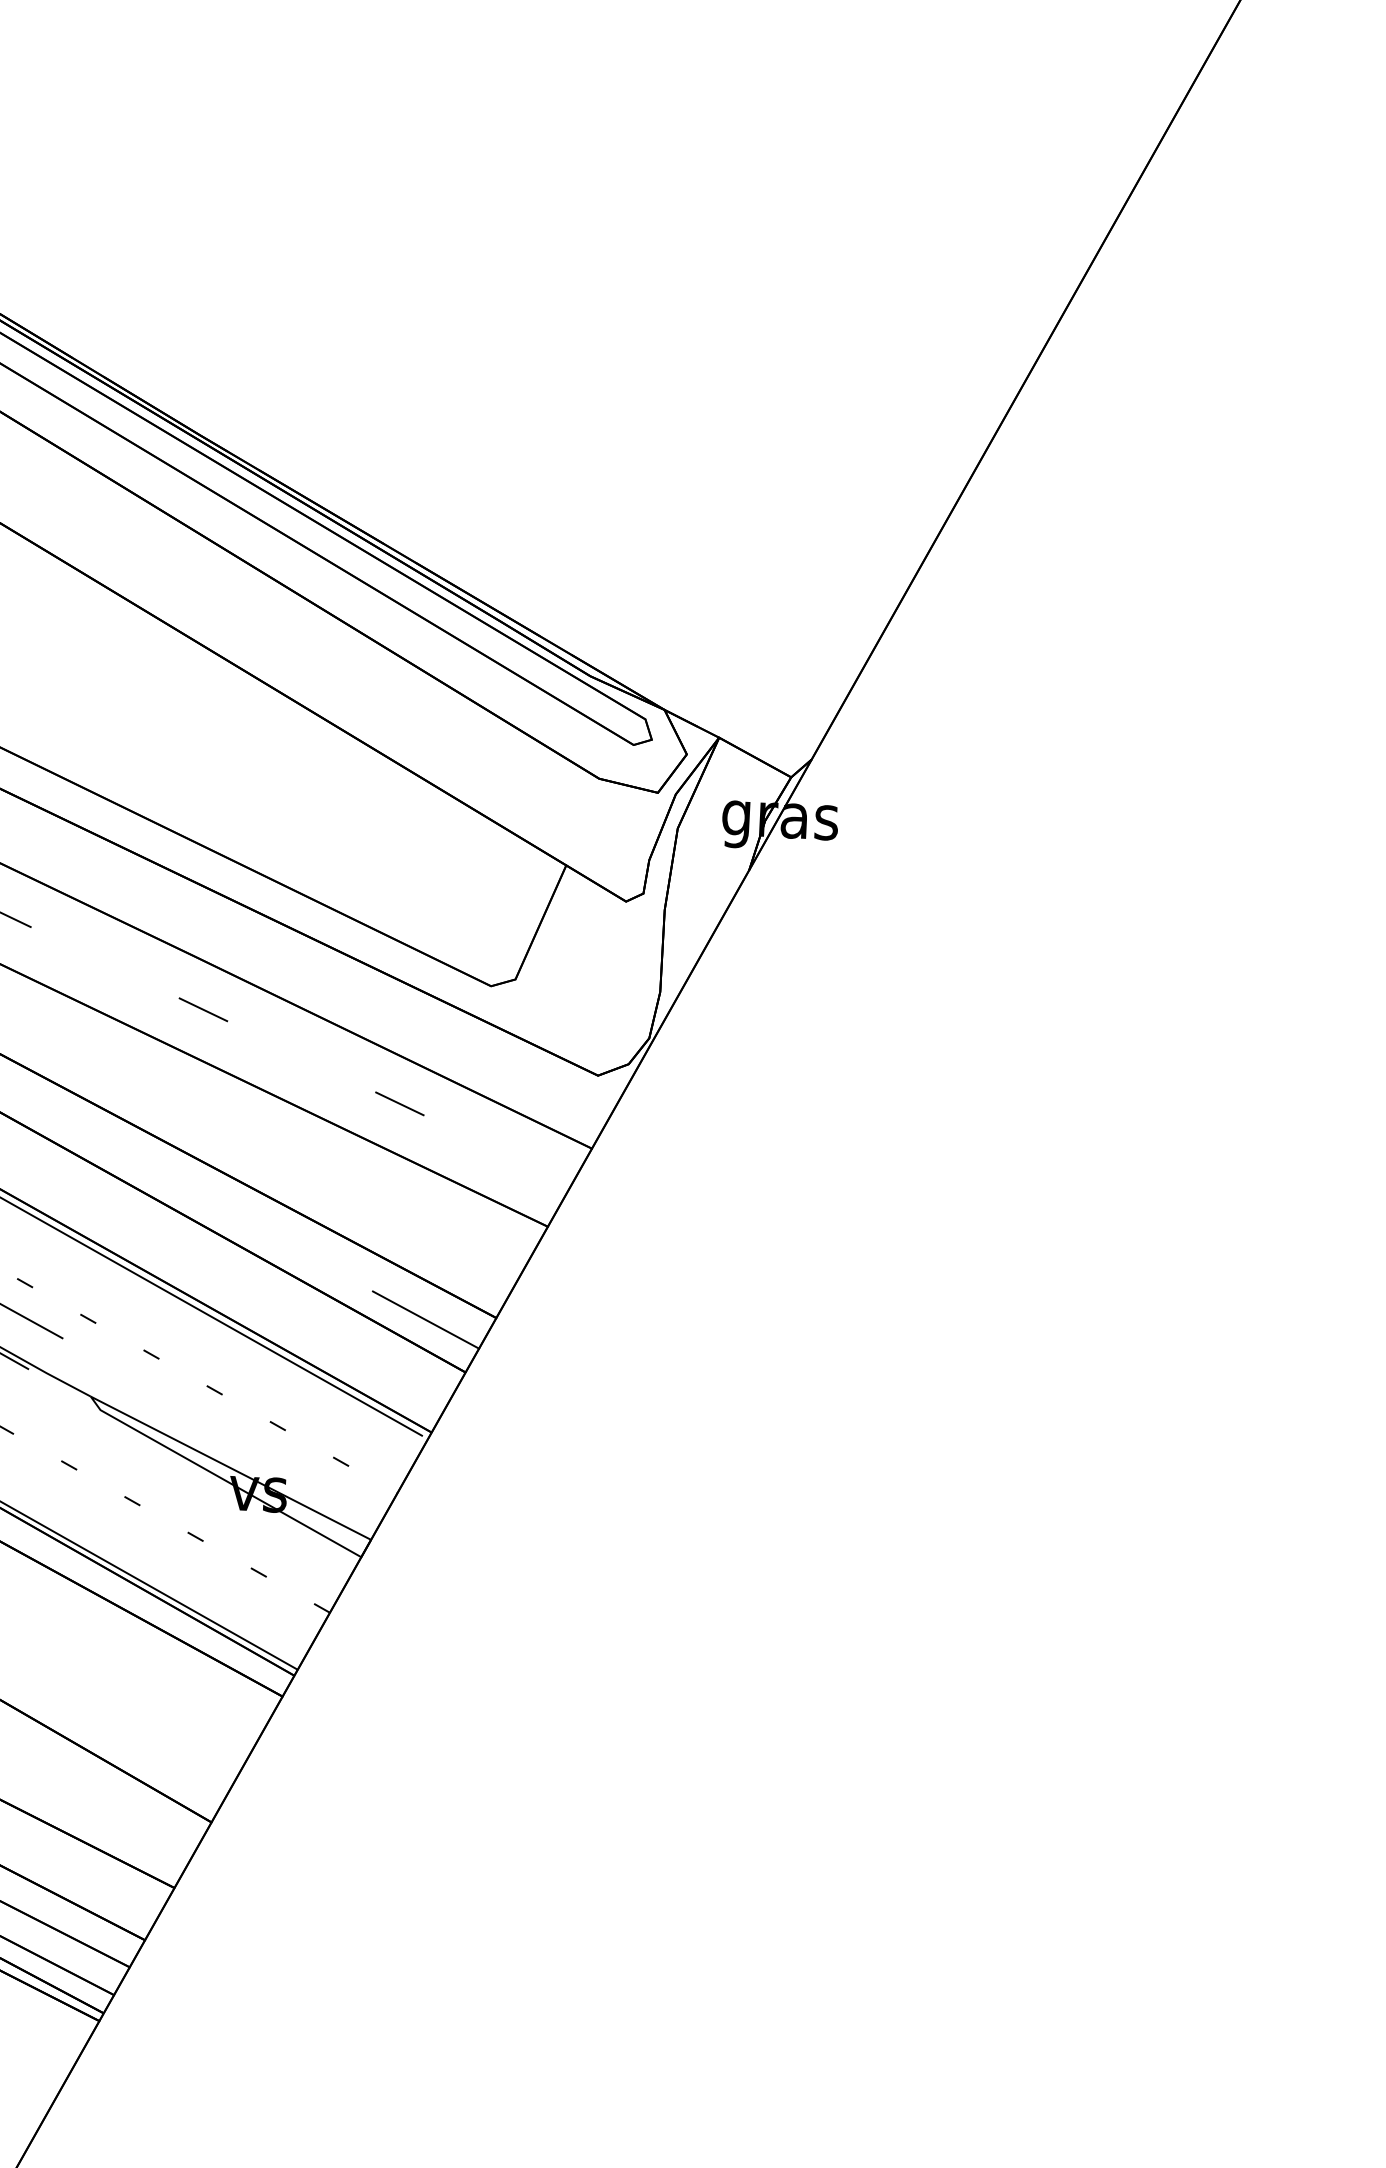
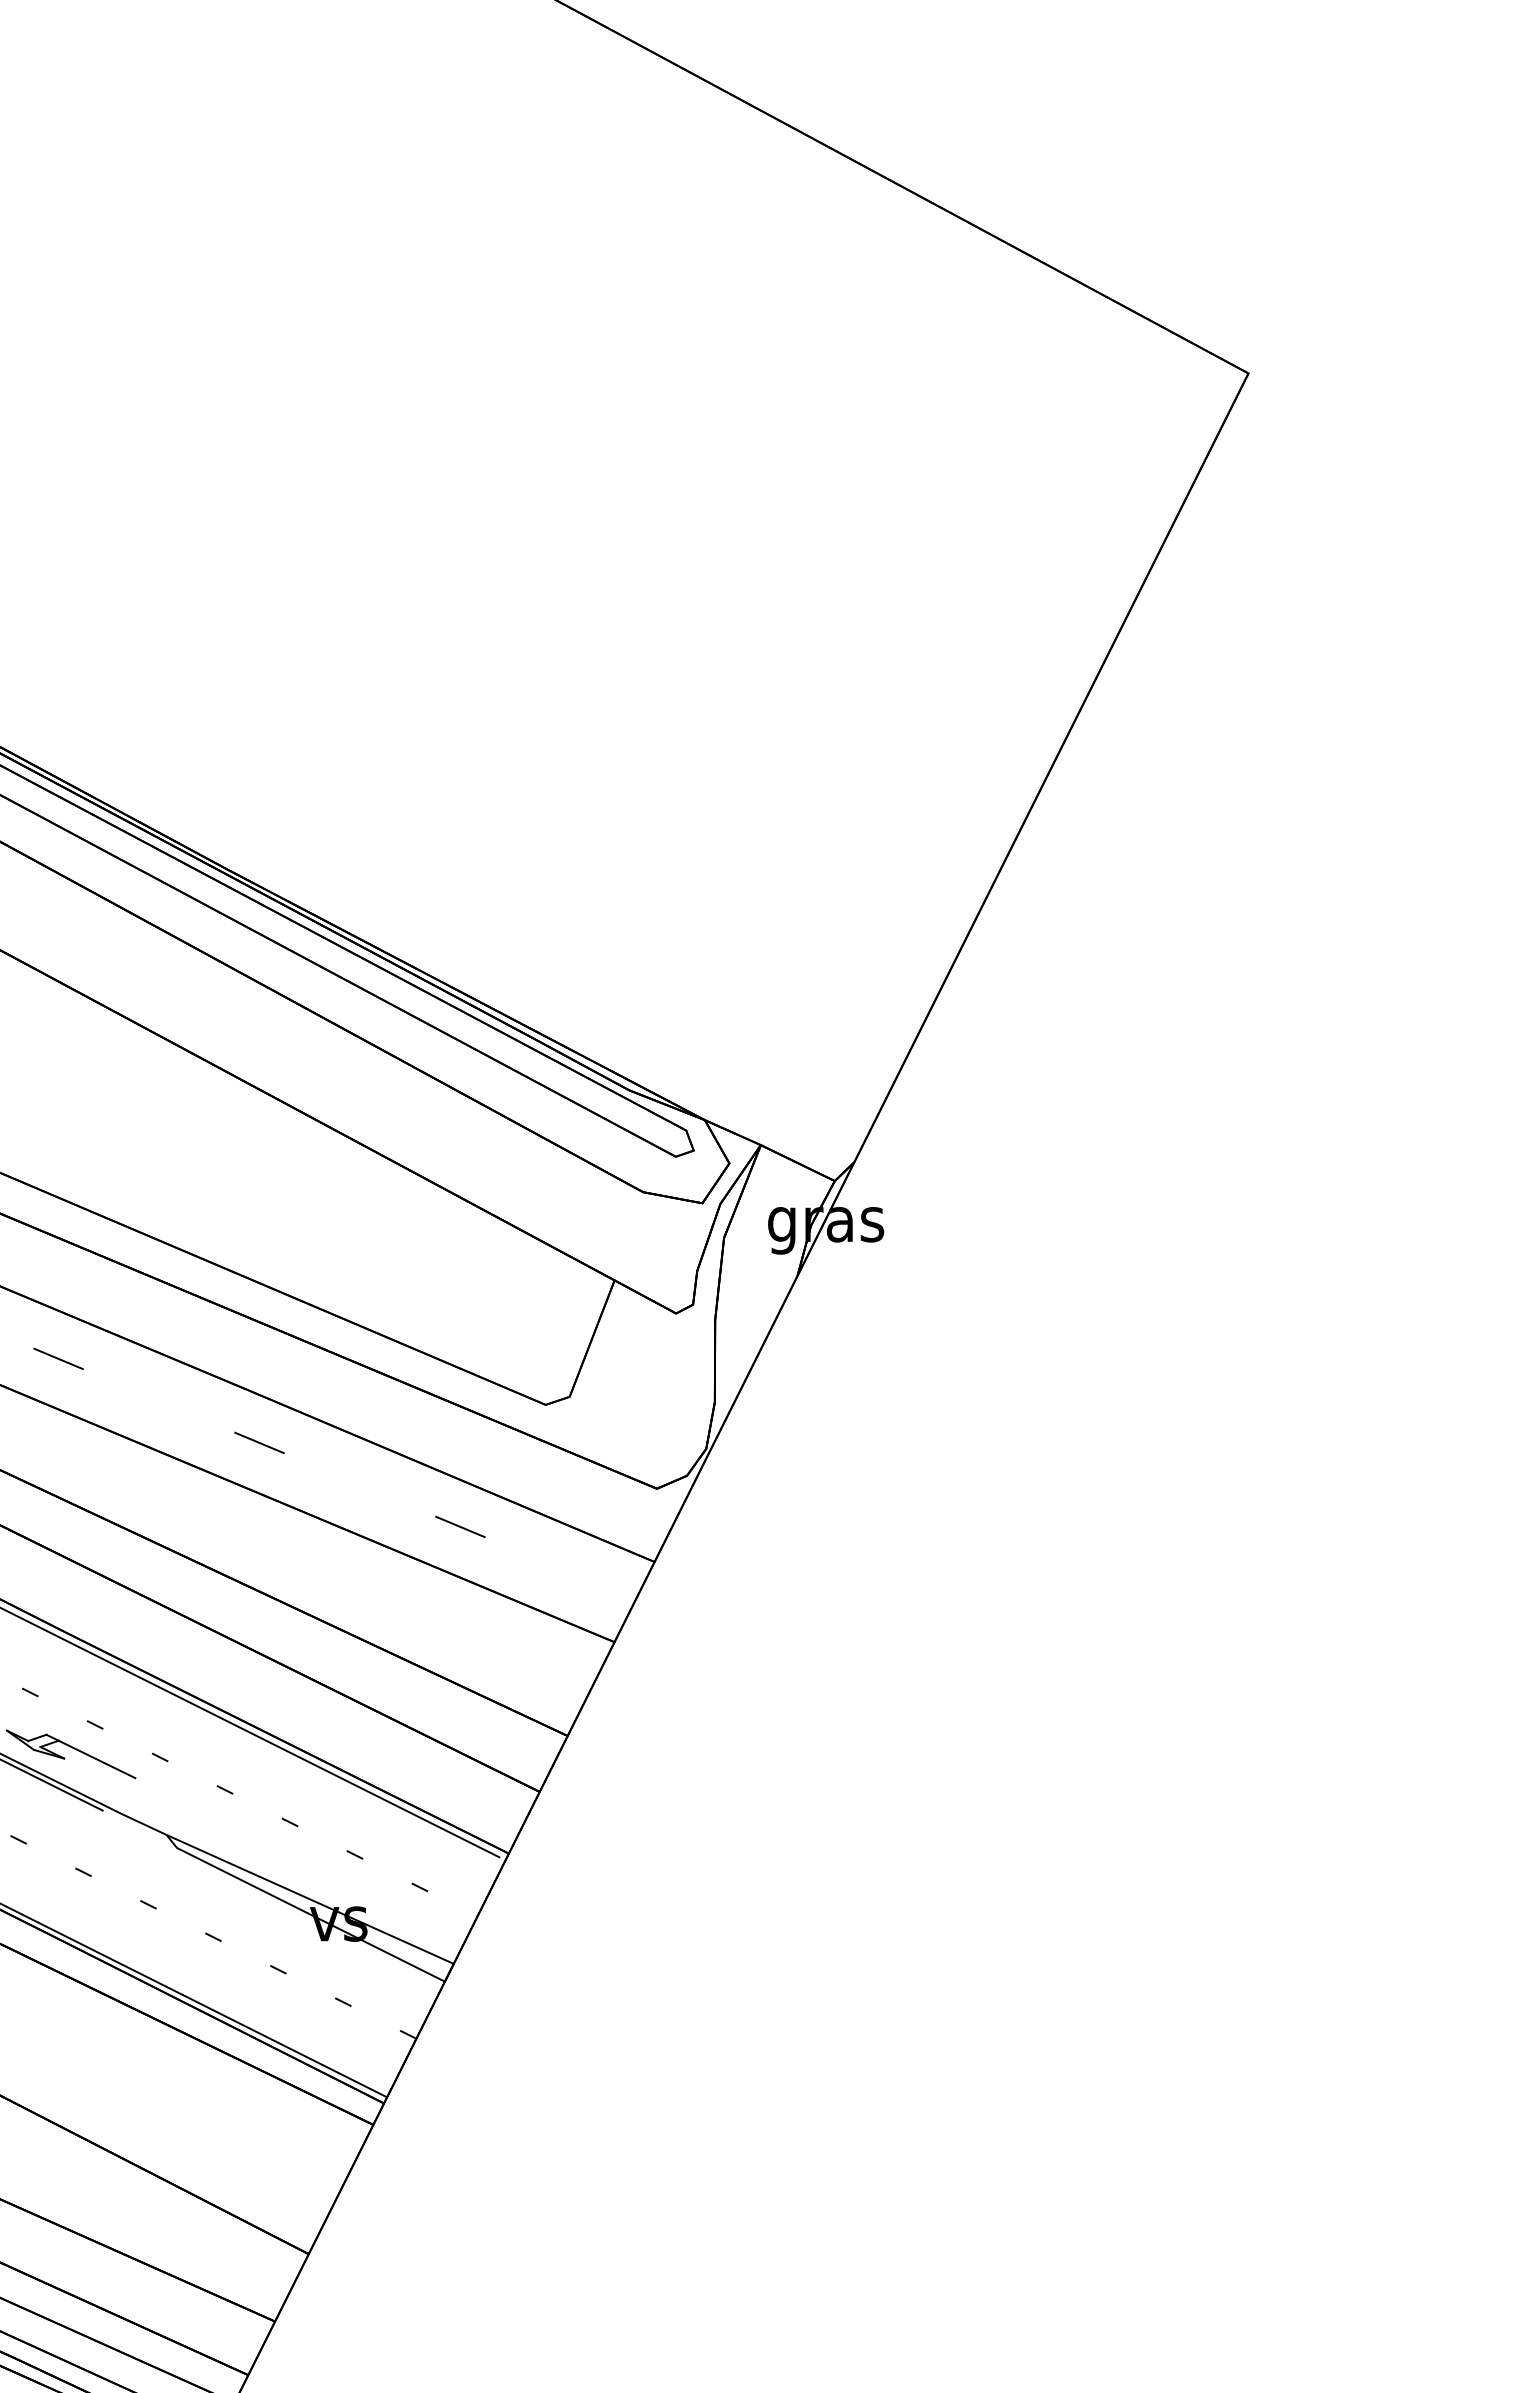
line: (425, 1319) -> (497, 1741), removed

